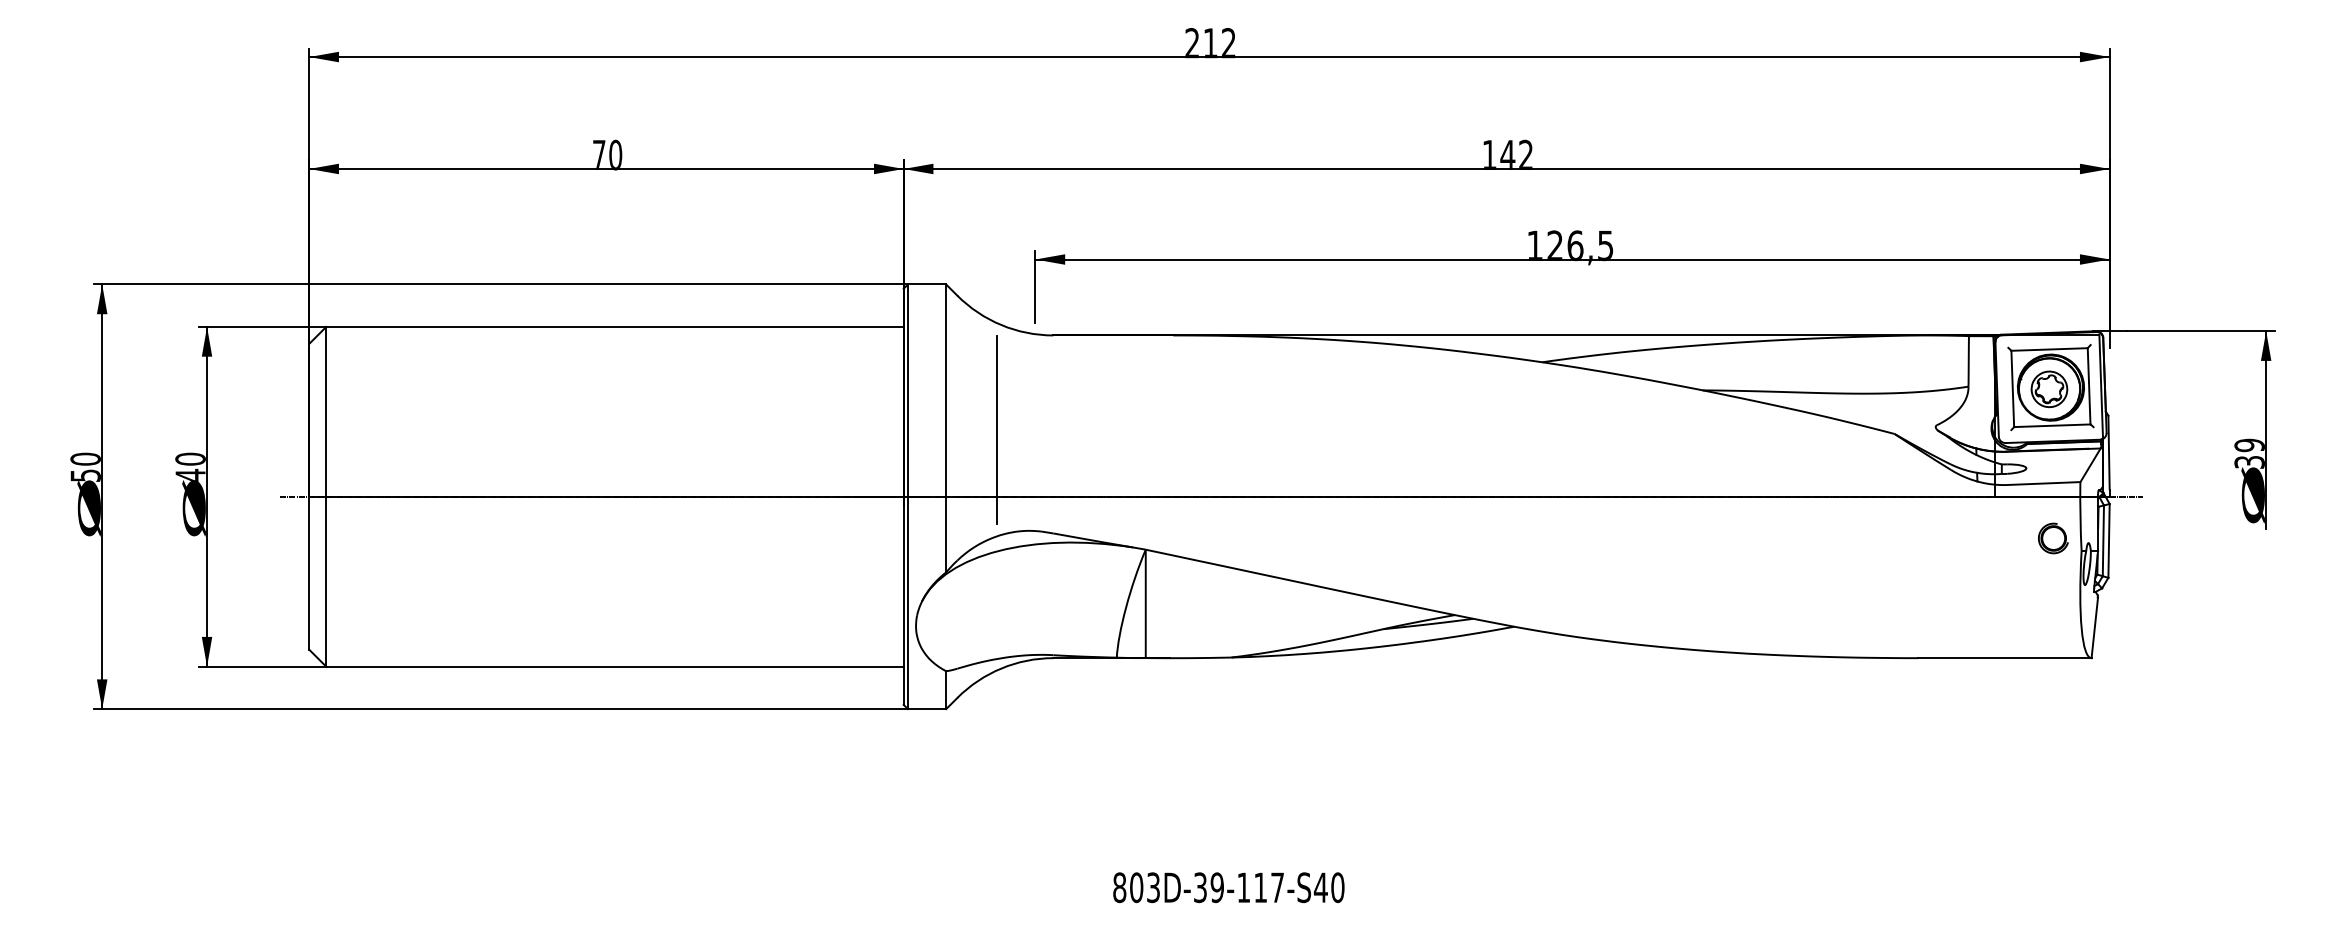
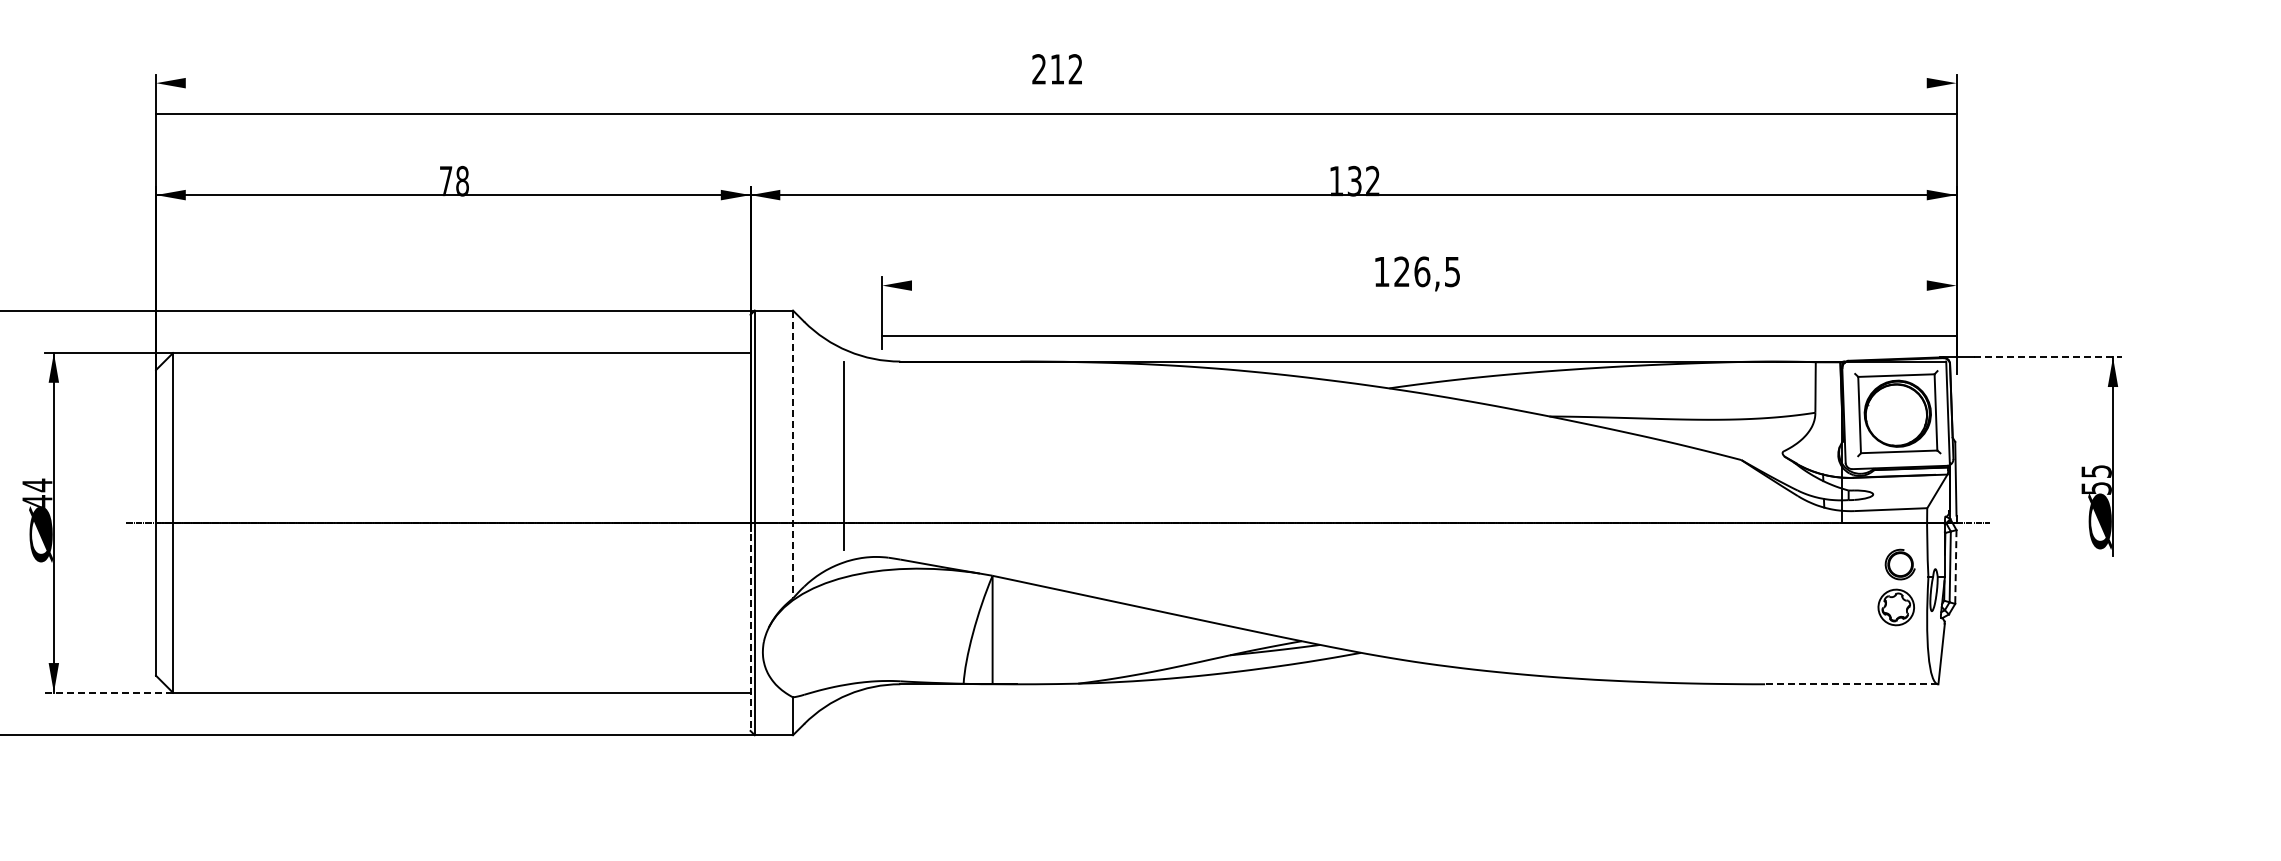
line: (1209, 57) -> (1056, 114), moved
text: (1507, 154) -> (1354, 180), 142 -> 132
text: (615, 155) -> (462, 181), 70 -> 78
line: (1572, 259) -> (1419, 335), moved
line: (2201, 331) -> (2048, 357), solid -> dashed
part: (2049, 389) -> (1896, 607), moved
line: (946, 428) -> (793, 454), solid -> dashed
text: (2249, 453) -> (2096, 479), 39 -> 55
text: (190, 459) -> (37, 485), 40 -> 44
line: (2109, 540) -> (1956, 566), solid -> dashed
line: (903, 601) -> (750, 627), solid -> dashed
line: (2004, 658) -> (1851, 684), solid -> dashed
line: (262, 666) -> (109, 692), solid -> dashed

